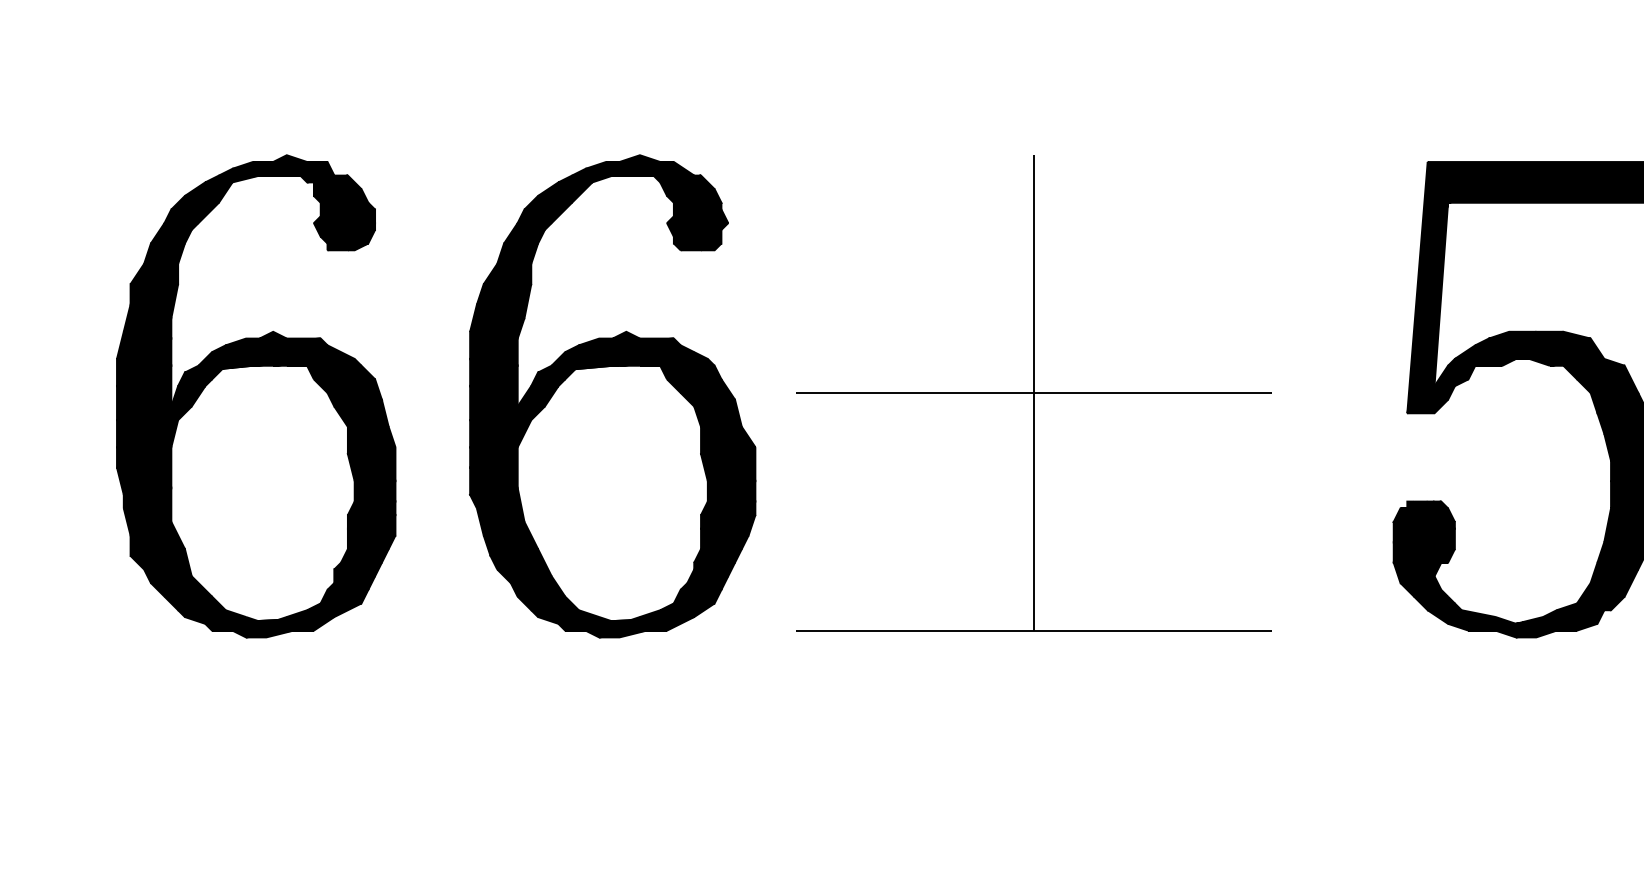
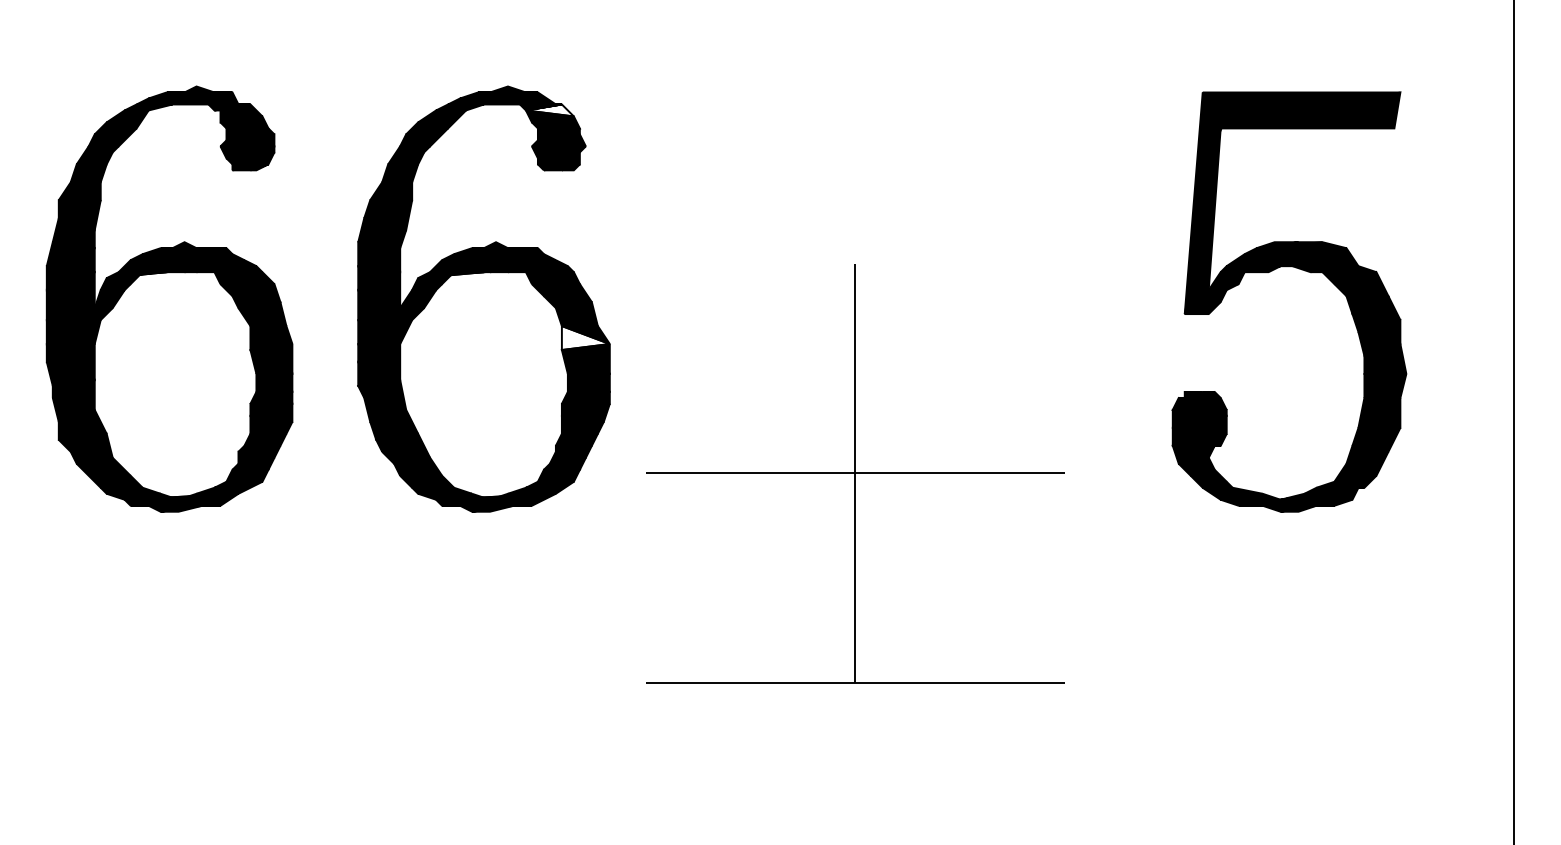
fill: (686, 182) -> (549, 110), removed
part: (1033, 393) -> (855, 473), moved
fill: (727, 440) -> (585, 338), removed

